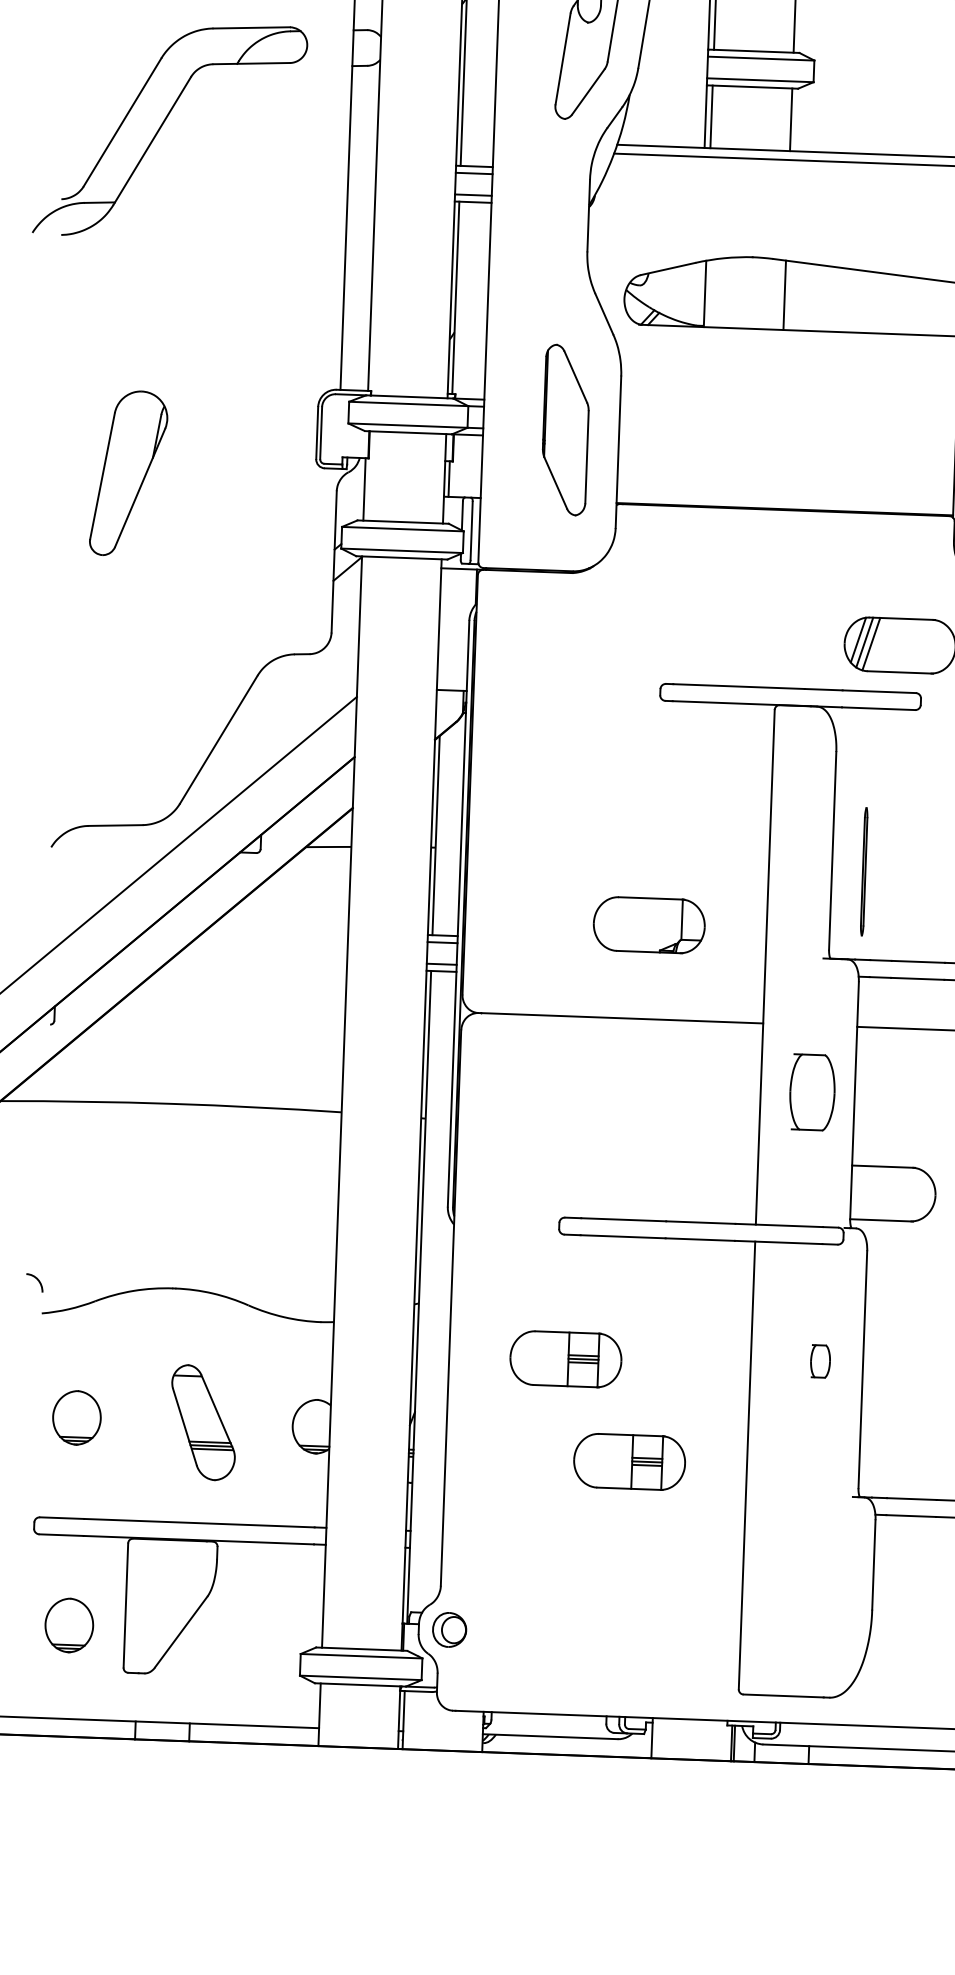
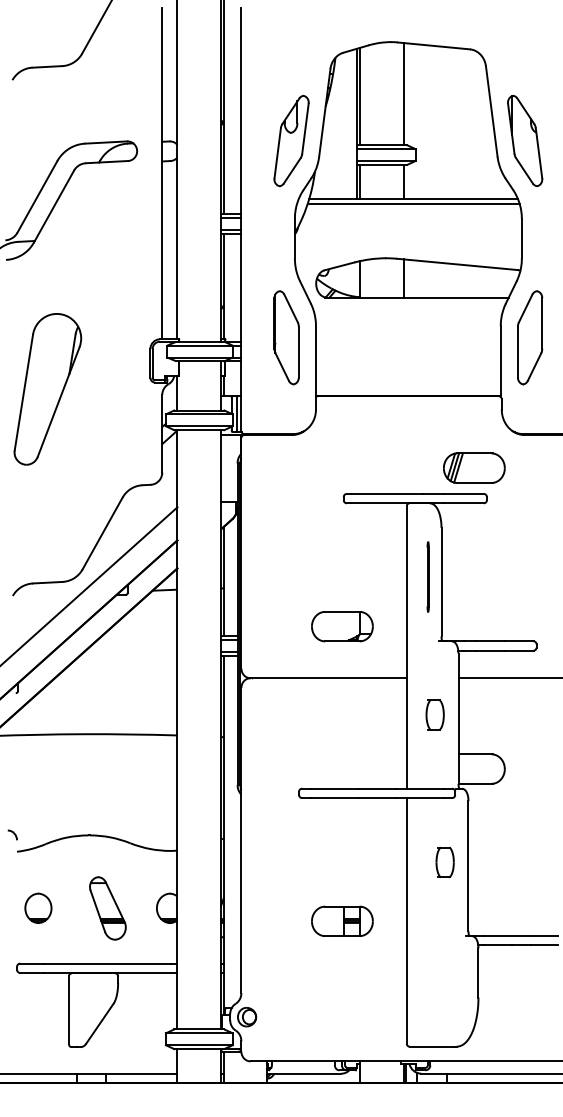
part: (565, 429) -> (286, 337), moved
part: (128, 473) -> (47, 389), size x1.67
line: (862, 870) -> (427, 576), moved
part: (811, 1091) -> (434, 714), size x0.71
part: (566, 1357) -> (305, 865), removed
part: (819, 1361) -> (444, 862), size x1.67
part: (69, 1623) -> (38, 1021), removed

